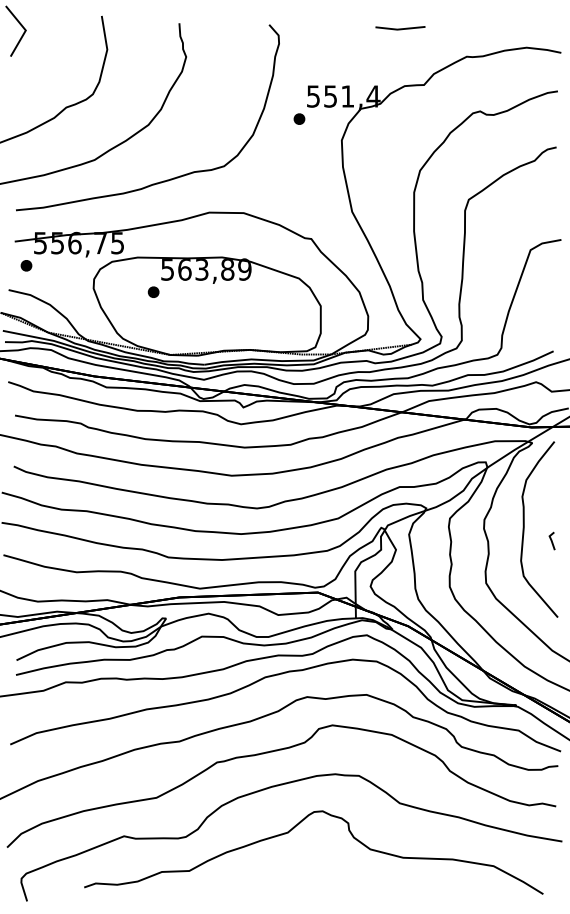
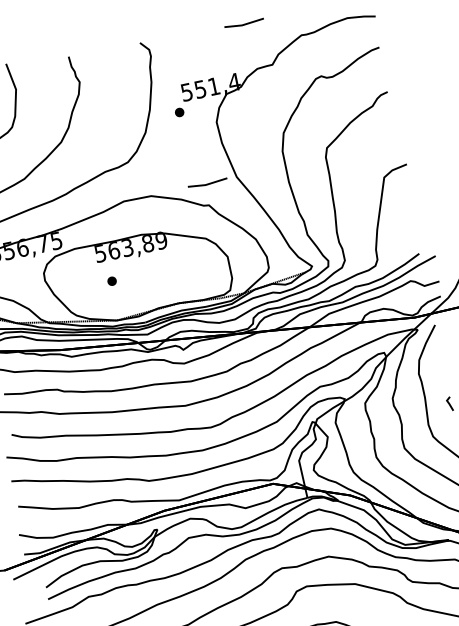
part: (315, 212) -> (207, 183), added
part: (153, 291) -> (111, 280), moved

